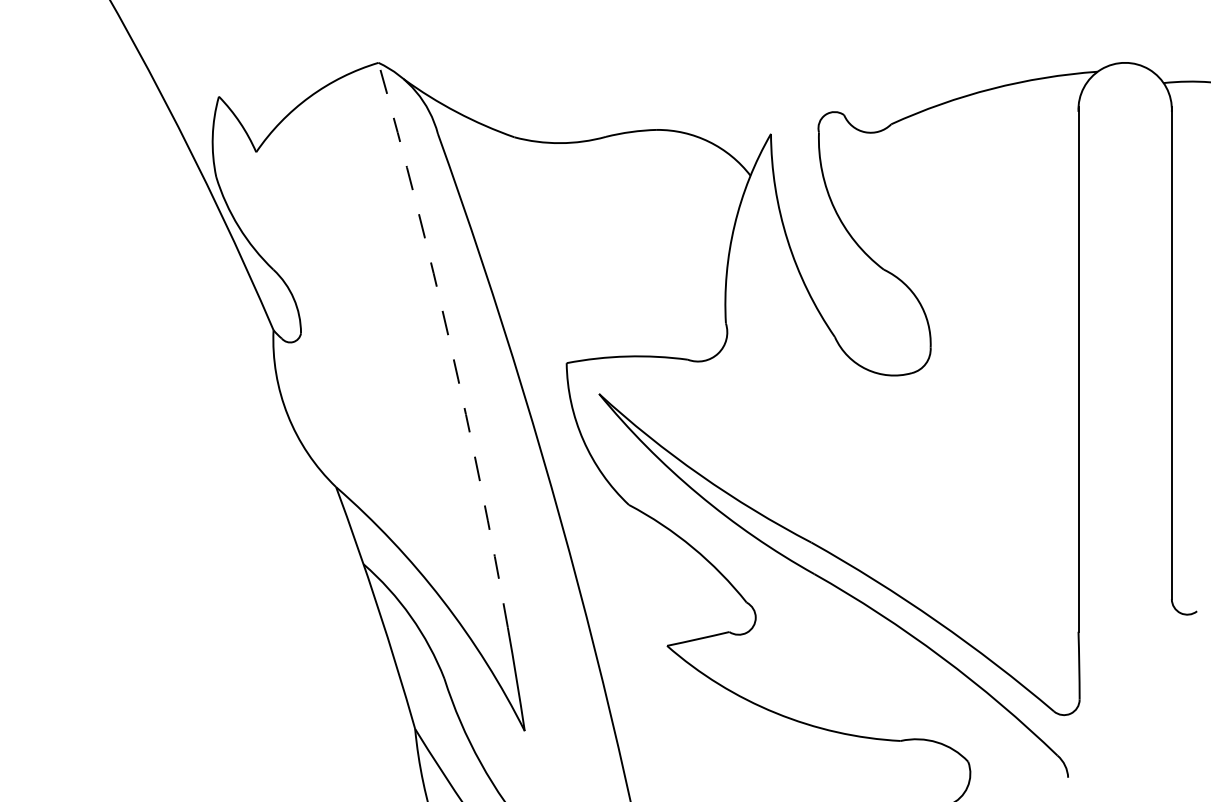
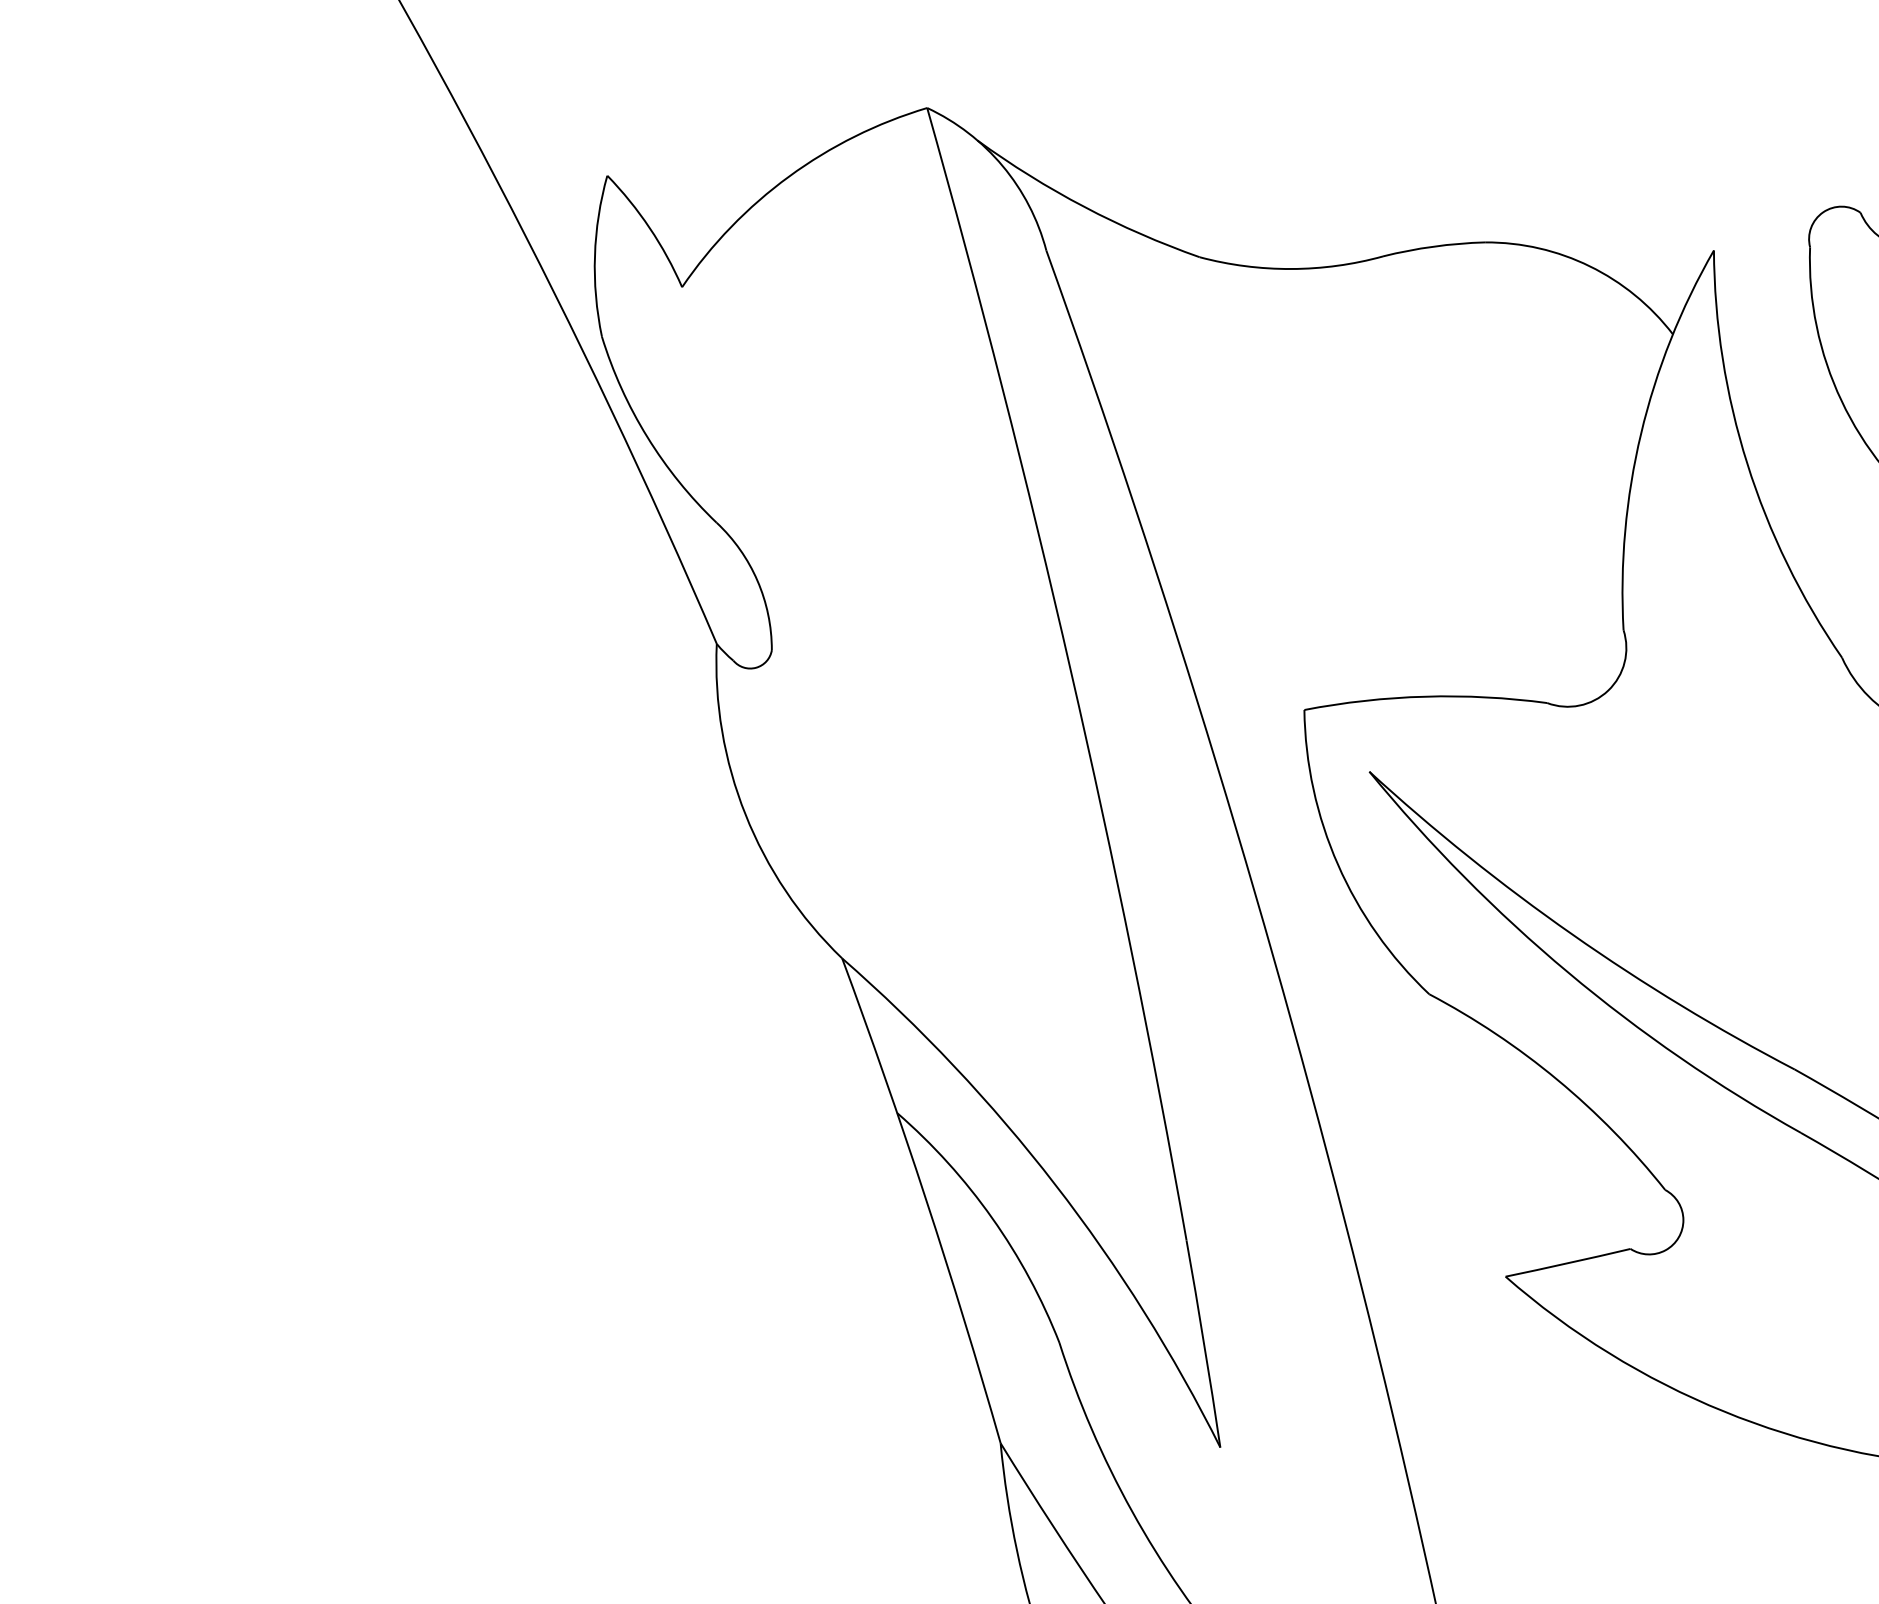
arc: (450, 343) -> (1071, 670), dashed -> solid

